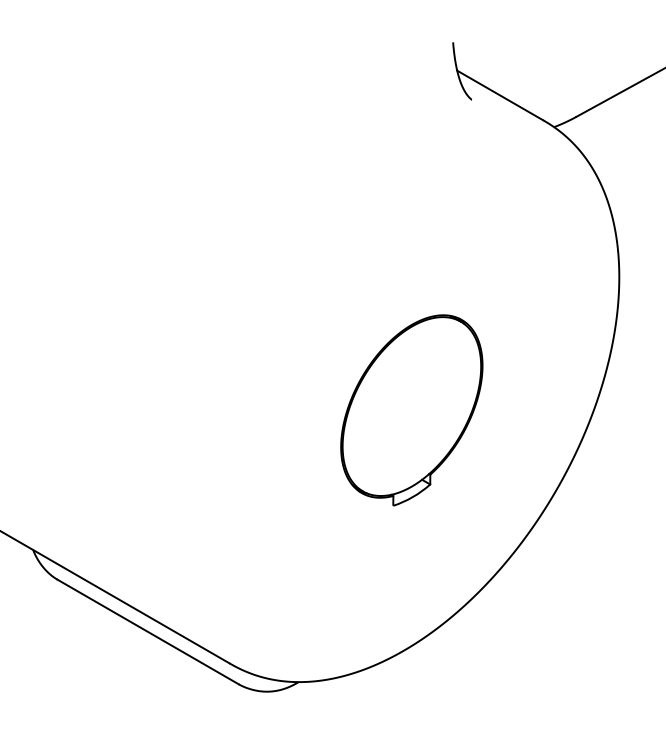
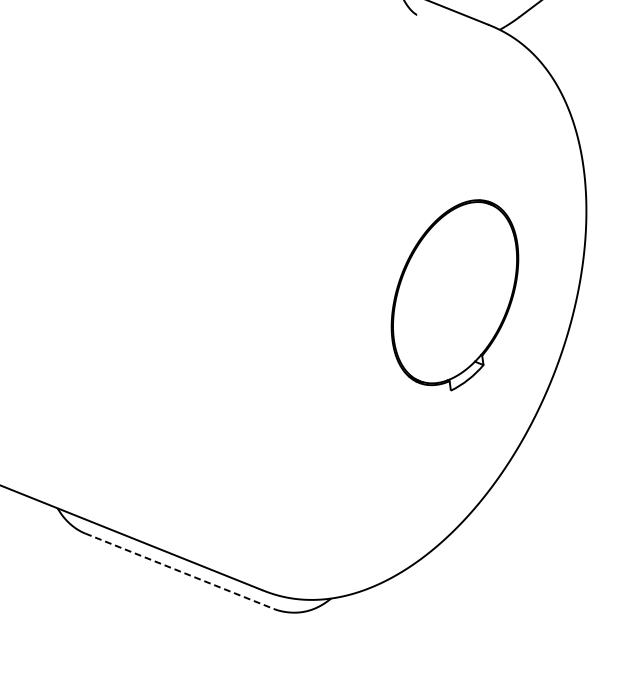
part: (411, 410) -> (455, 296), moved
line: (148, 631) -> (179, 570), solid -> dashed

